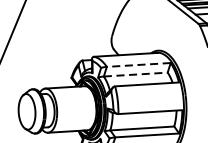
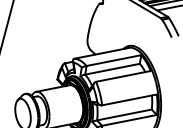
line: (138, 64) -> (113, 60), dashed -> solid
line: (135, 74) -> (112, 69), dashed -> solid

